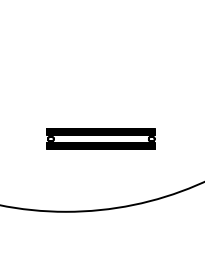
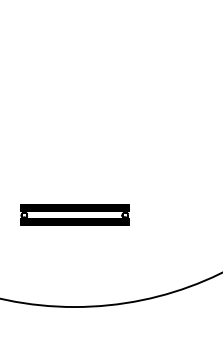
part: (100, 138) -> (74, 214), moved

